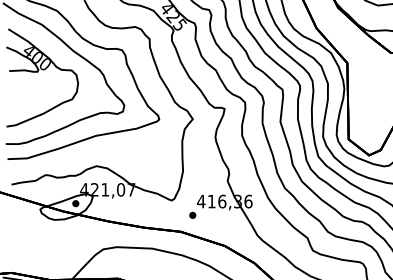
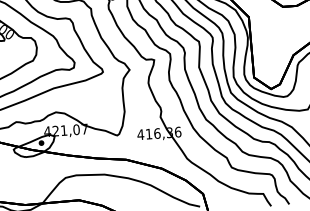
part: (192, 214) -> (134, 145), removed

